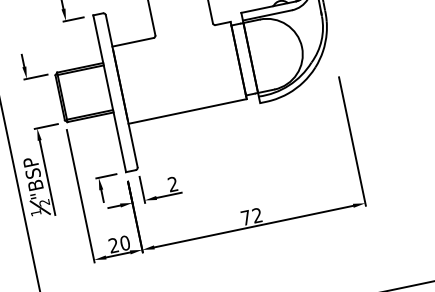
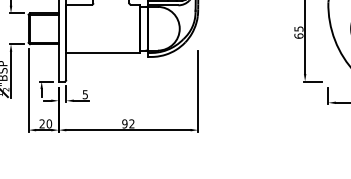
text: (171, 184) -> (84, 94), 2 -> 5
text: (245, 217) -> (124, 123), 72 -> 92

